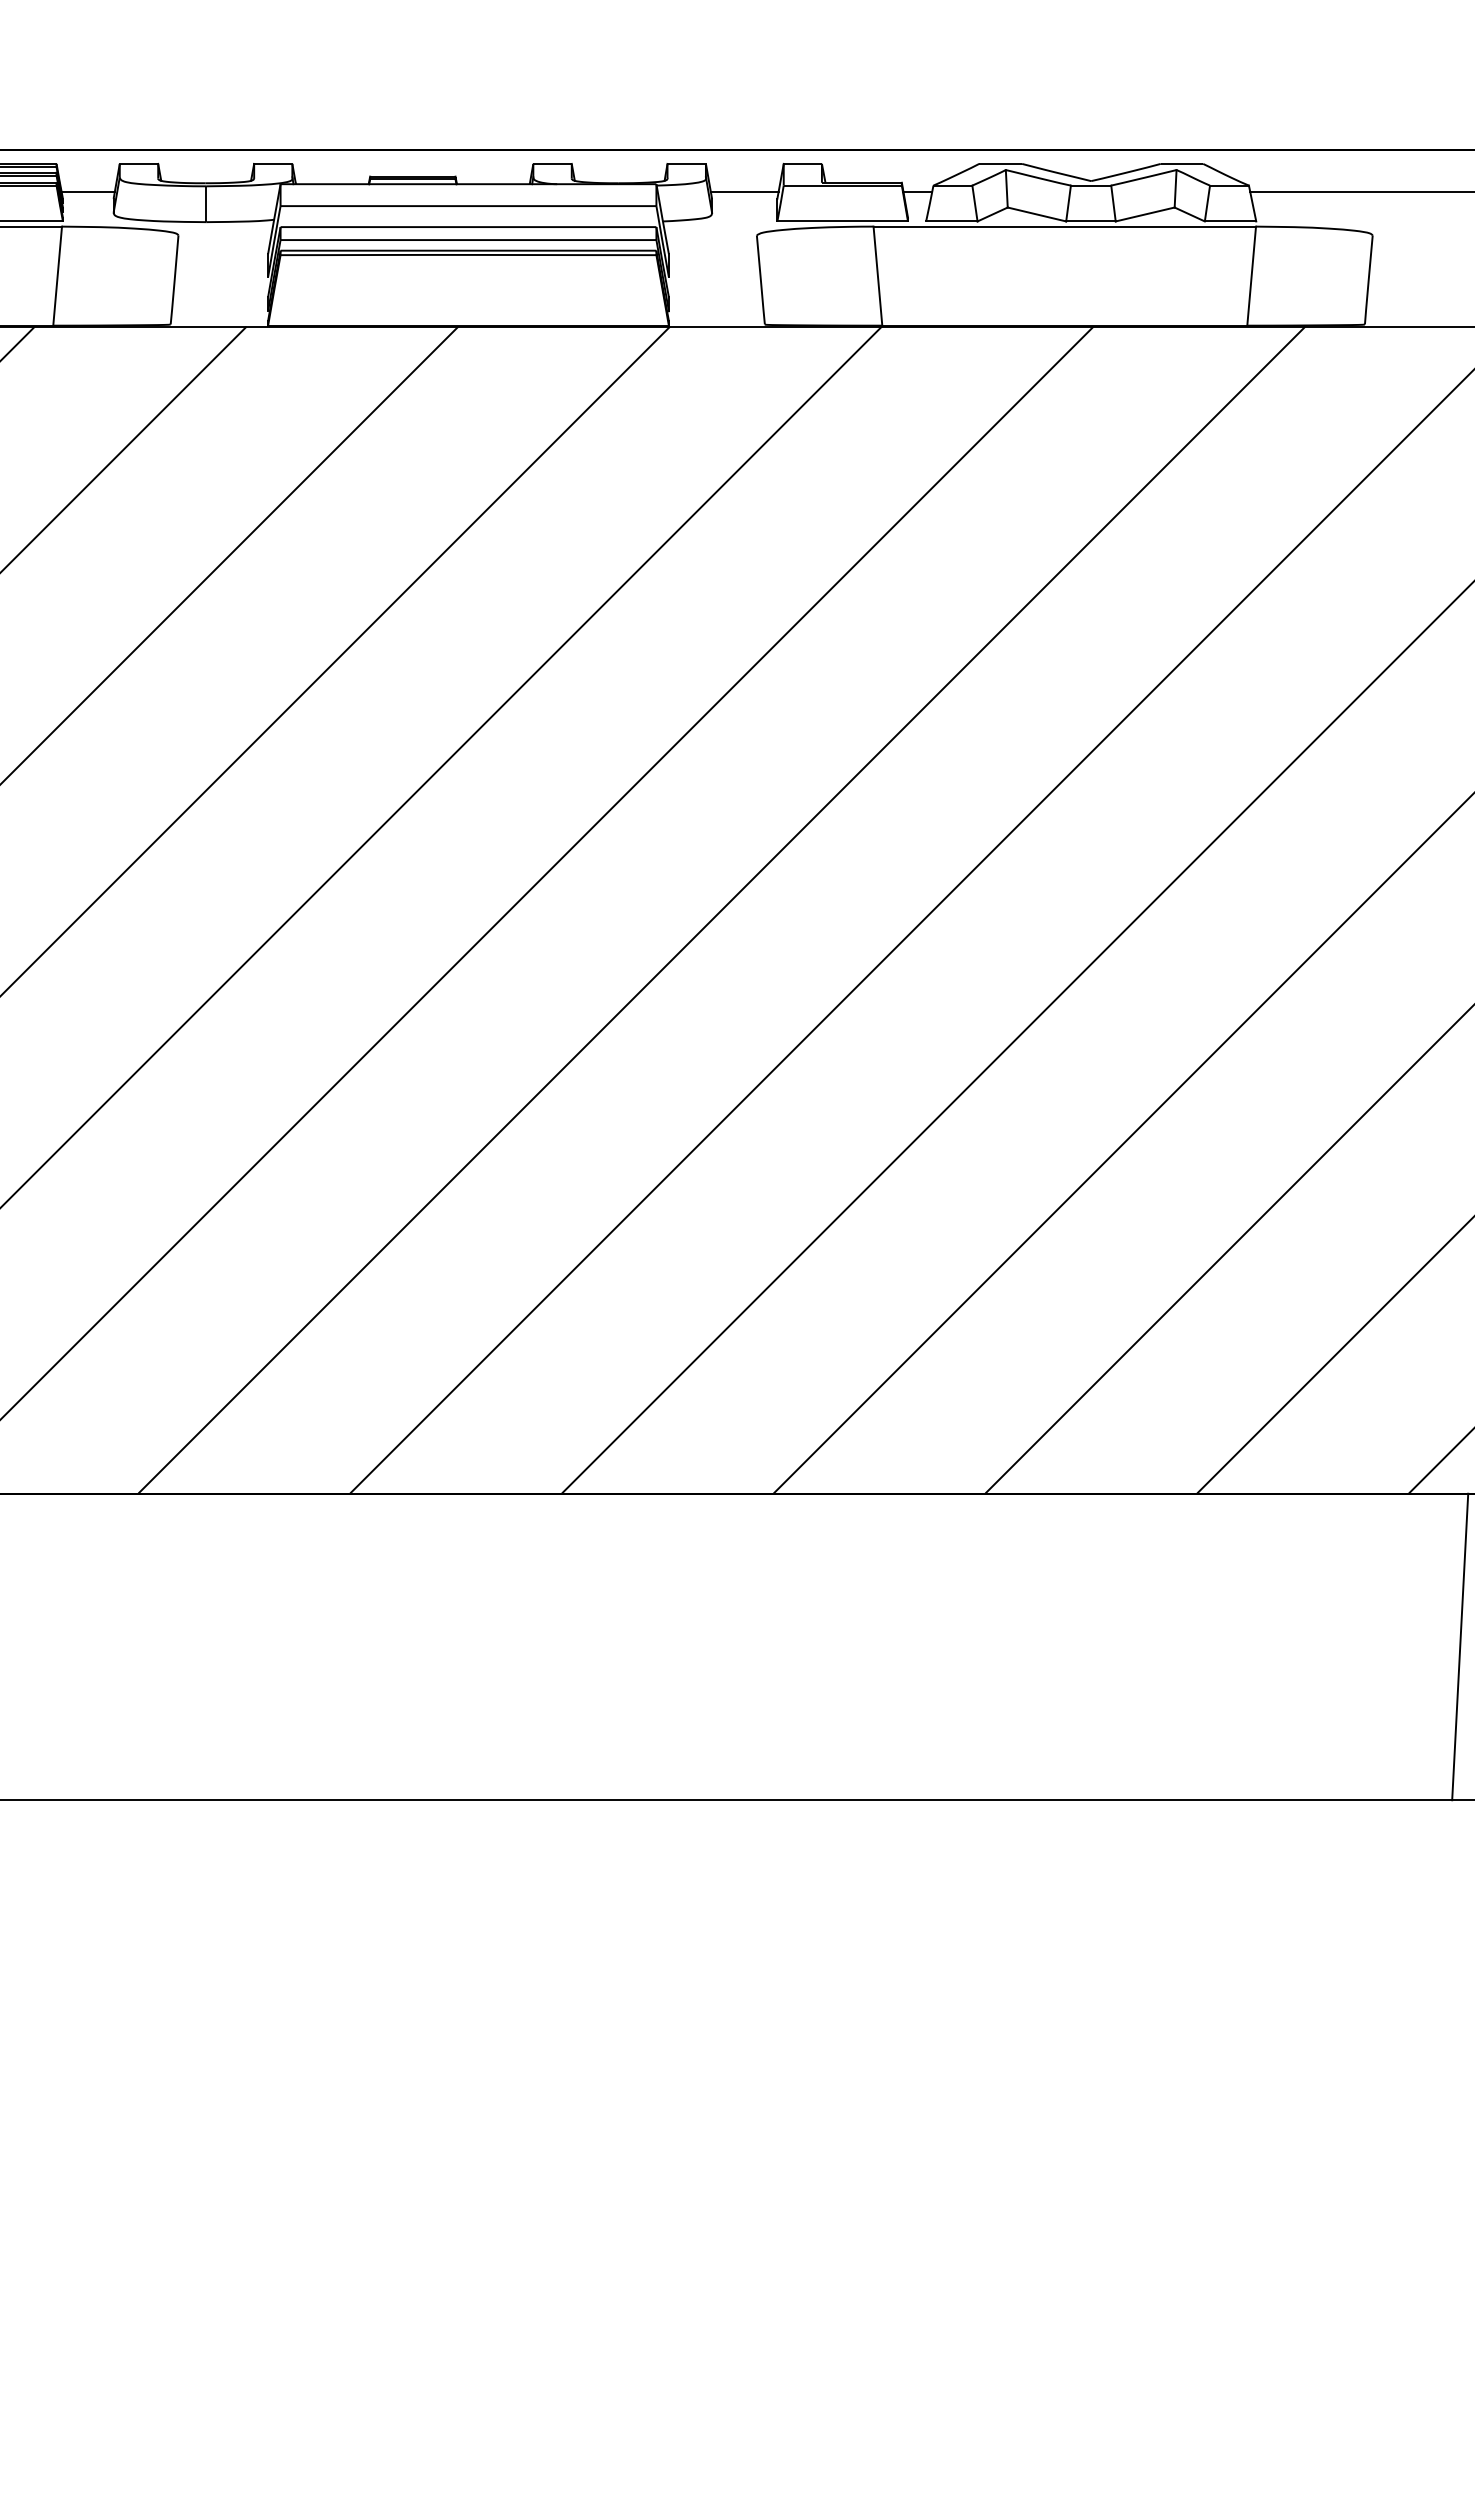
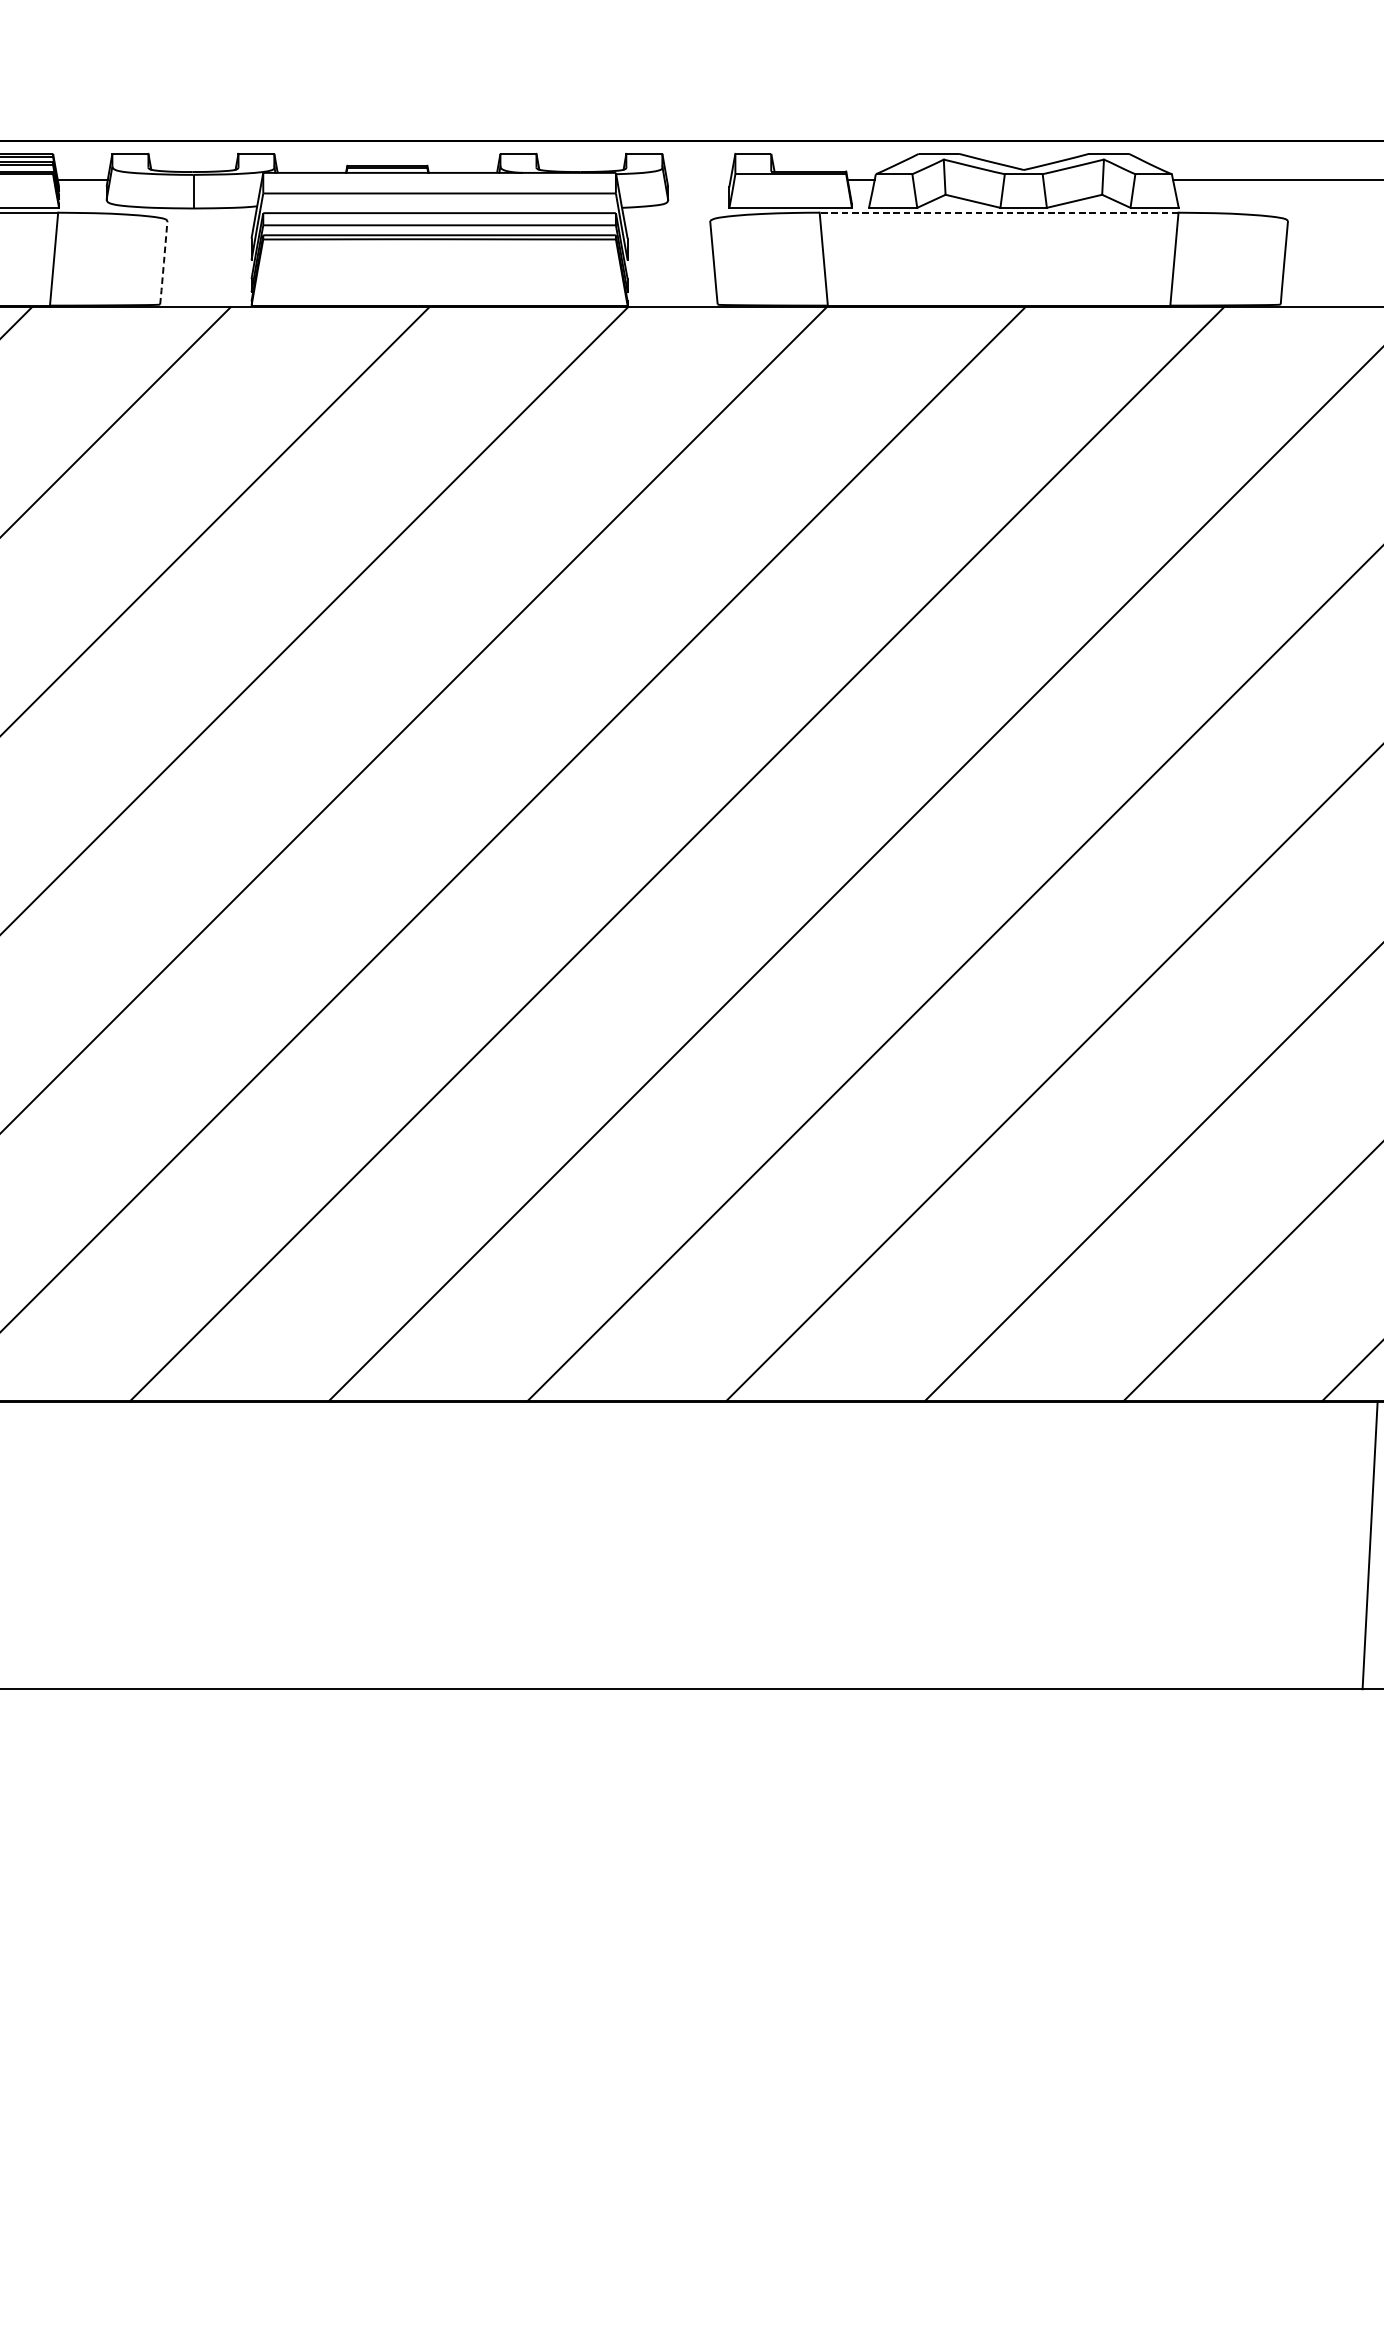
line: (744, 191) -> (698, 179), removed
line: (1064, 226) -> (998, 212), solid -> dashed
line: (174, 279) -> (163, 262), solid -> dashed

